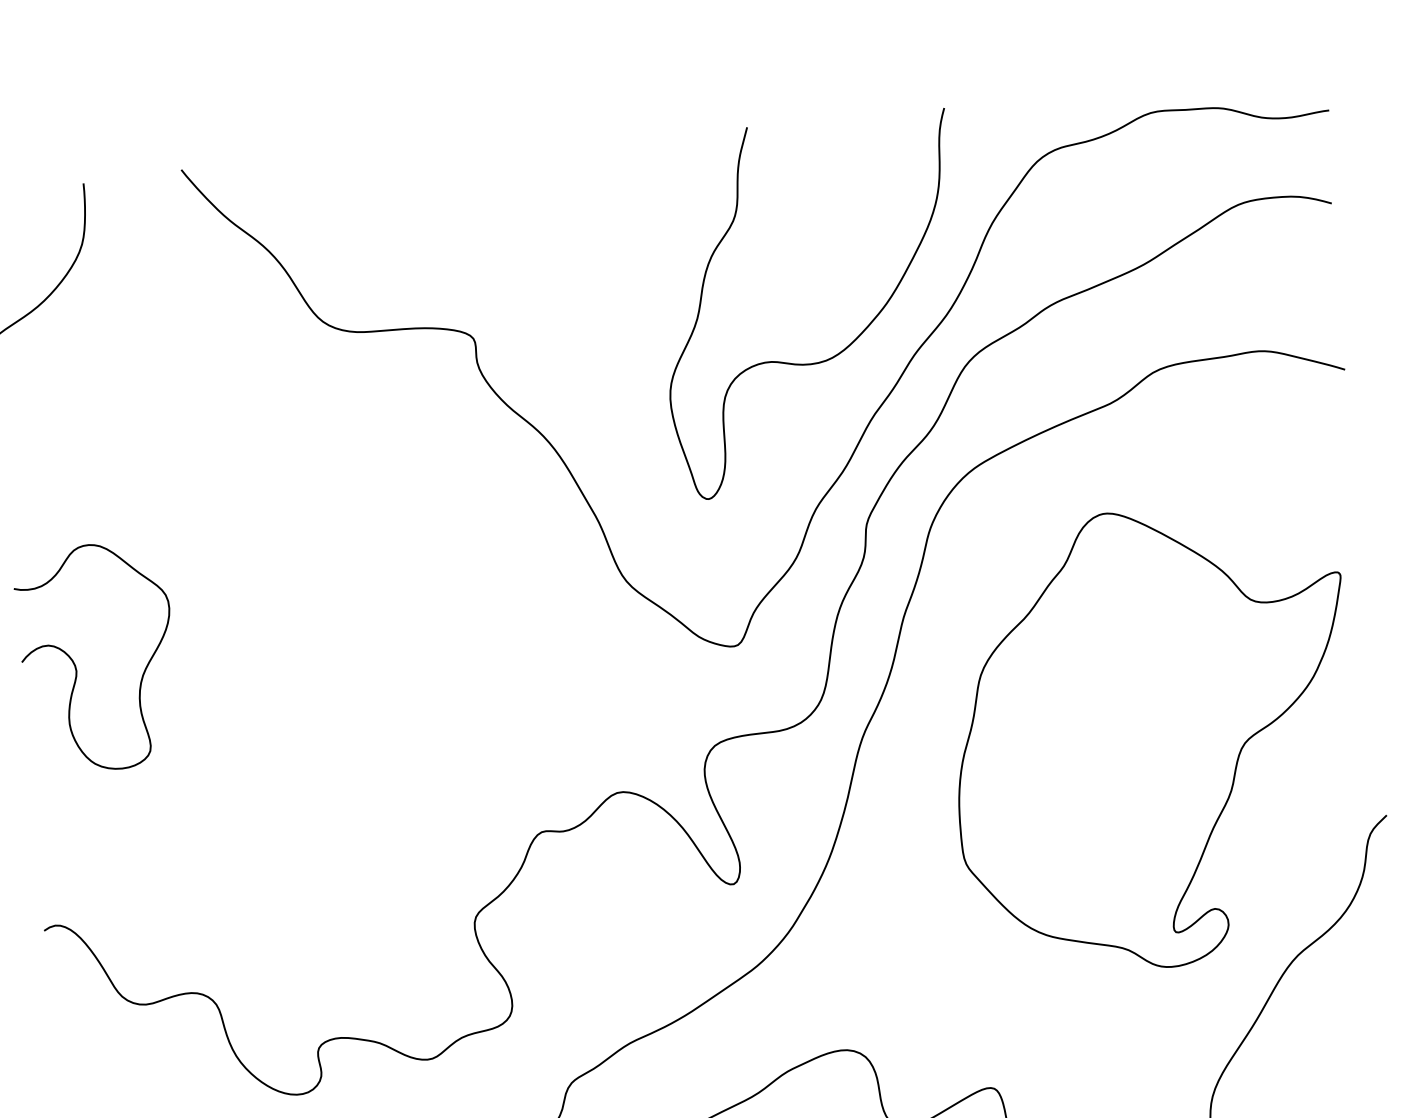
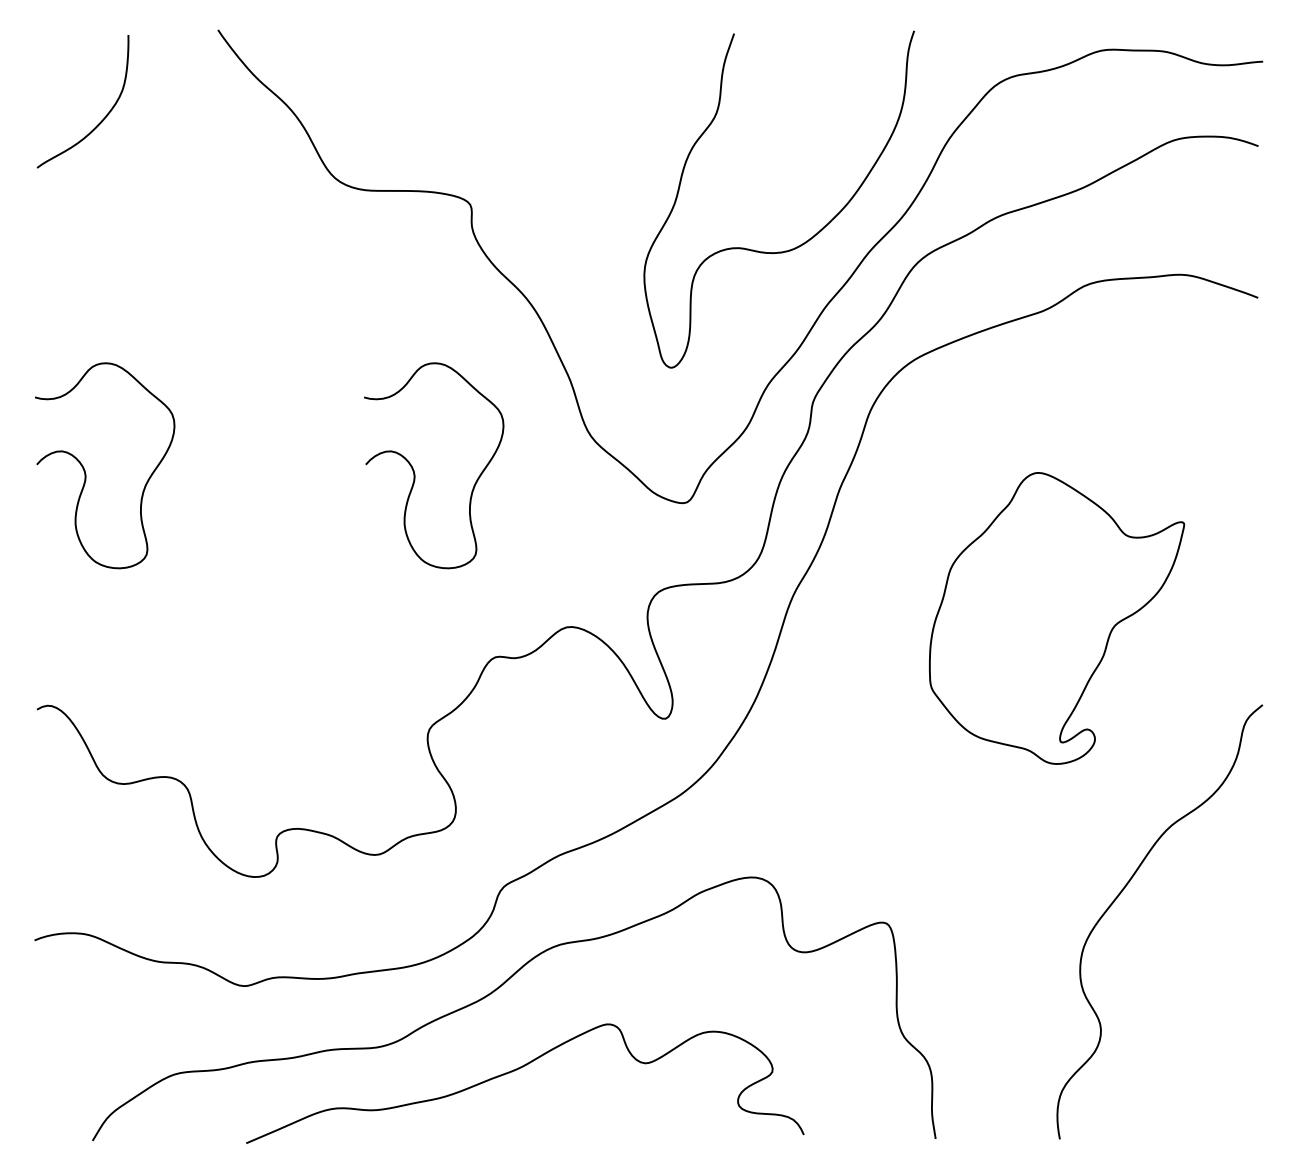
curve: (436, 634) -> (414, 470), added
part: (1153, 739) -> (1056, 618), size x0.7

